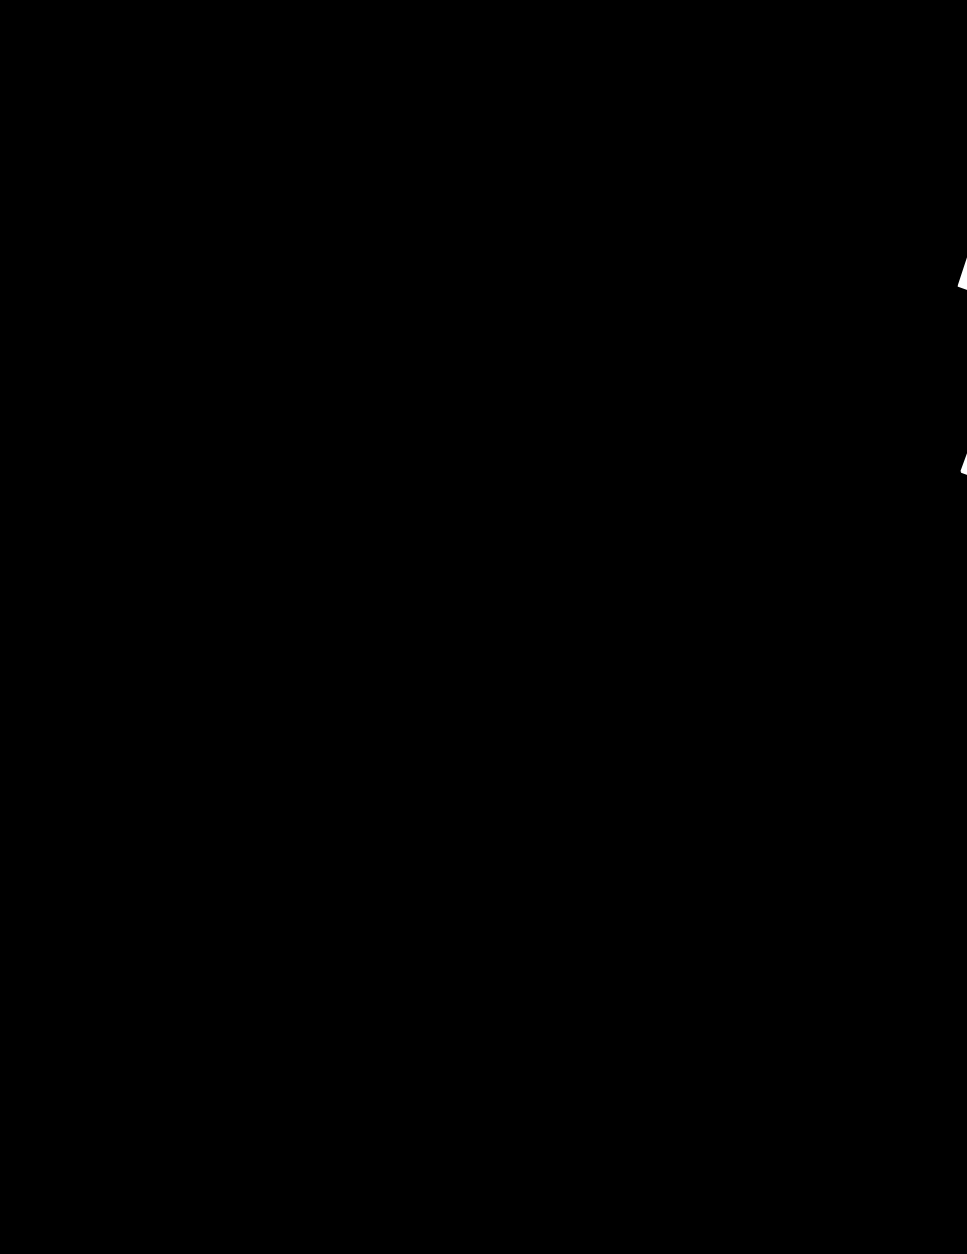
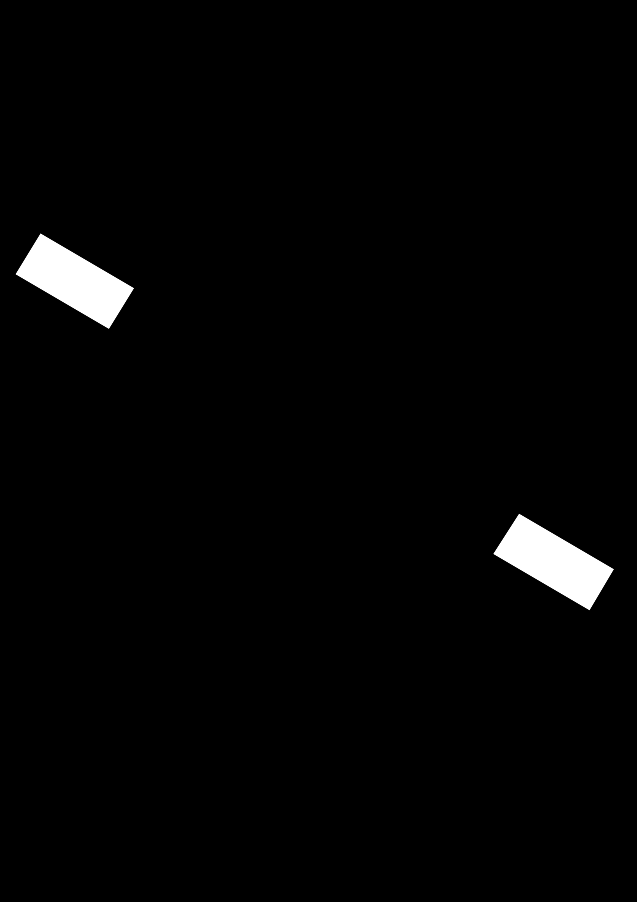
fill: (110, 468) -> (74, 280), removed
fill: (824, 724) -> (553, 561), removed

